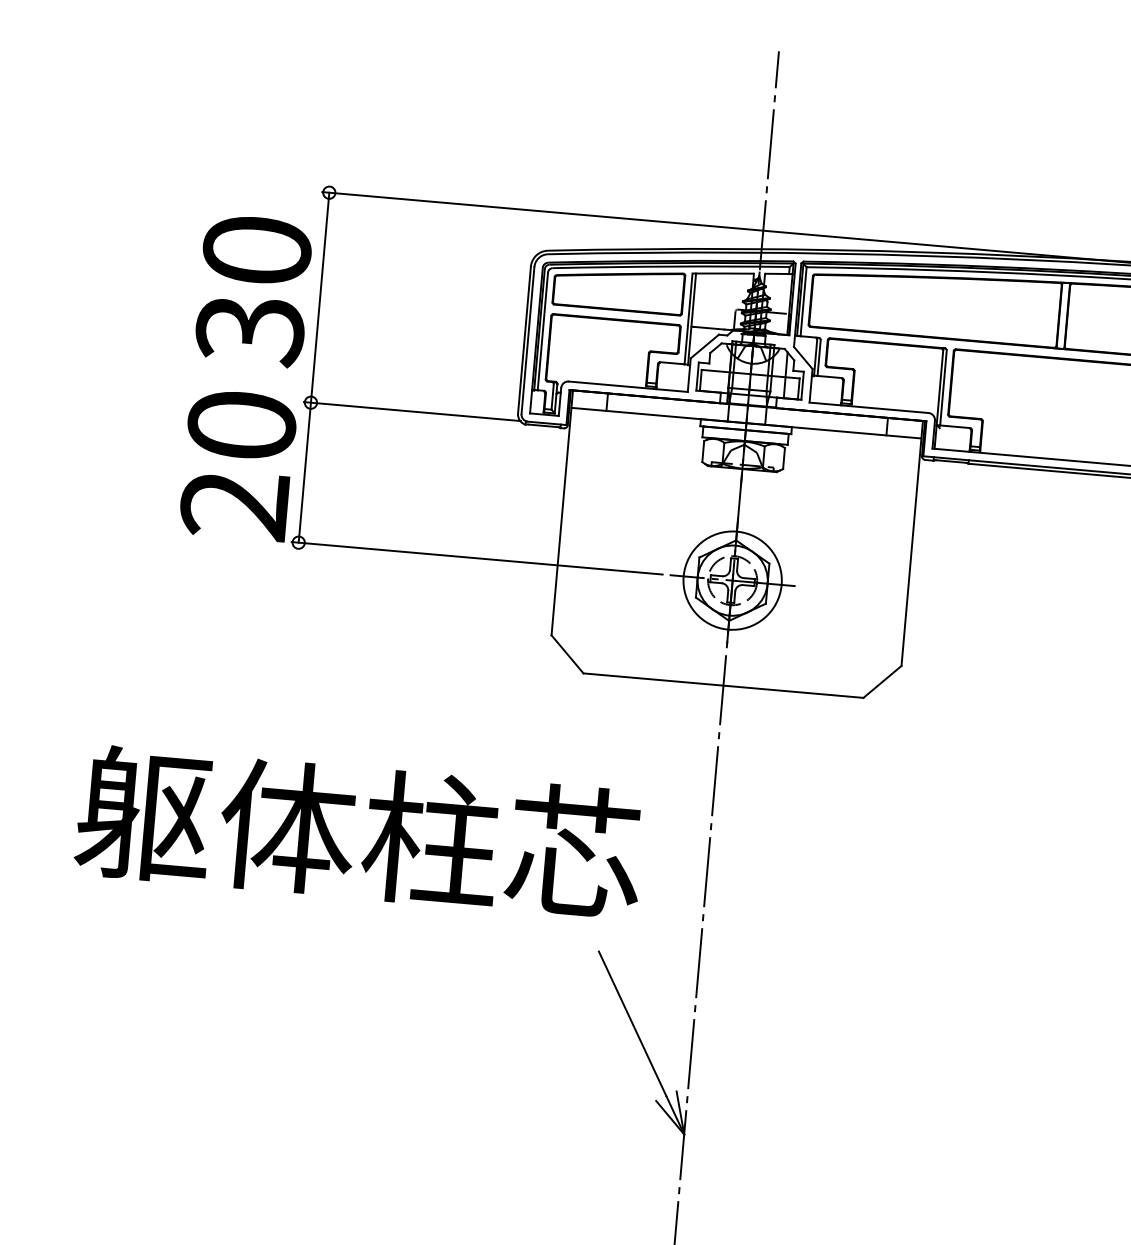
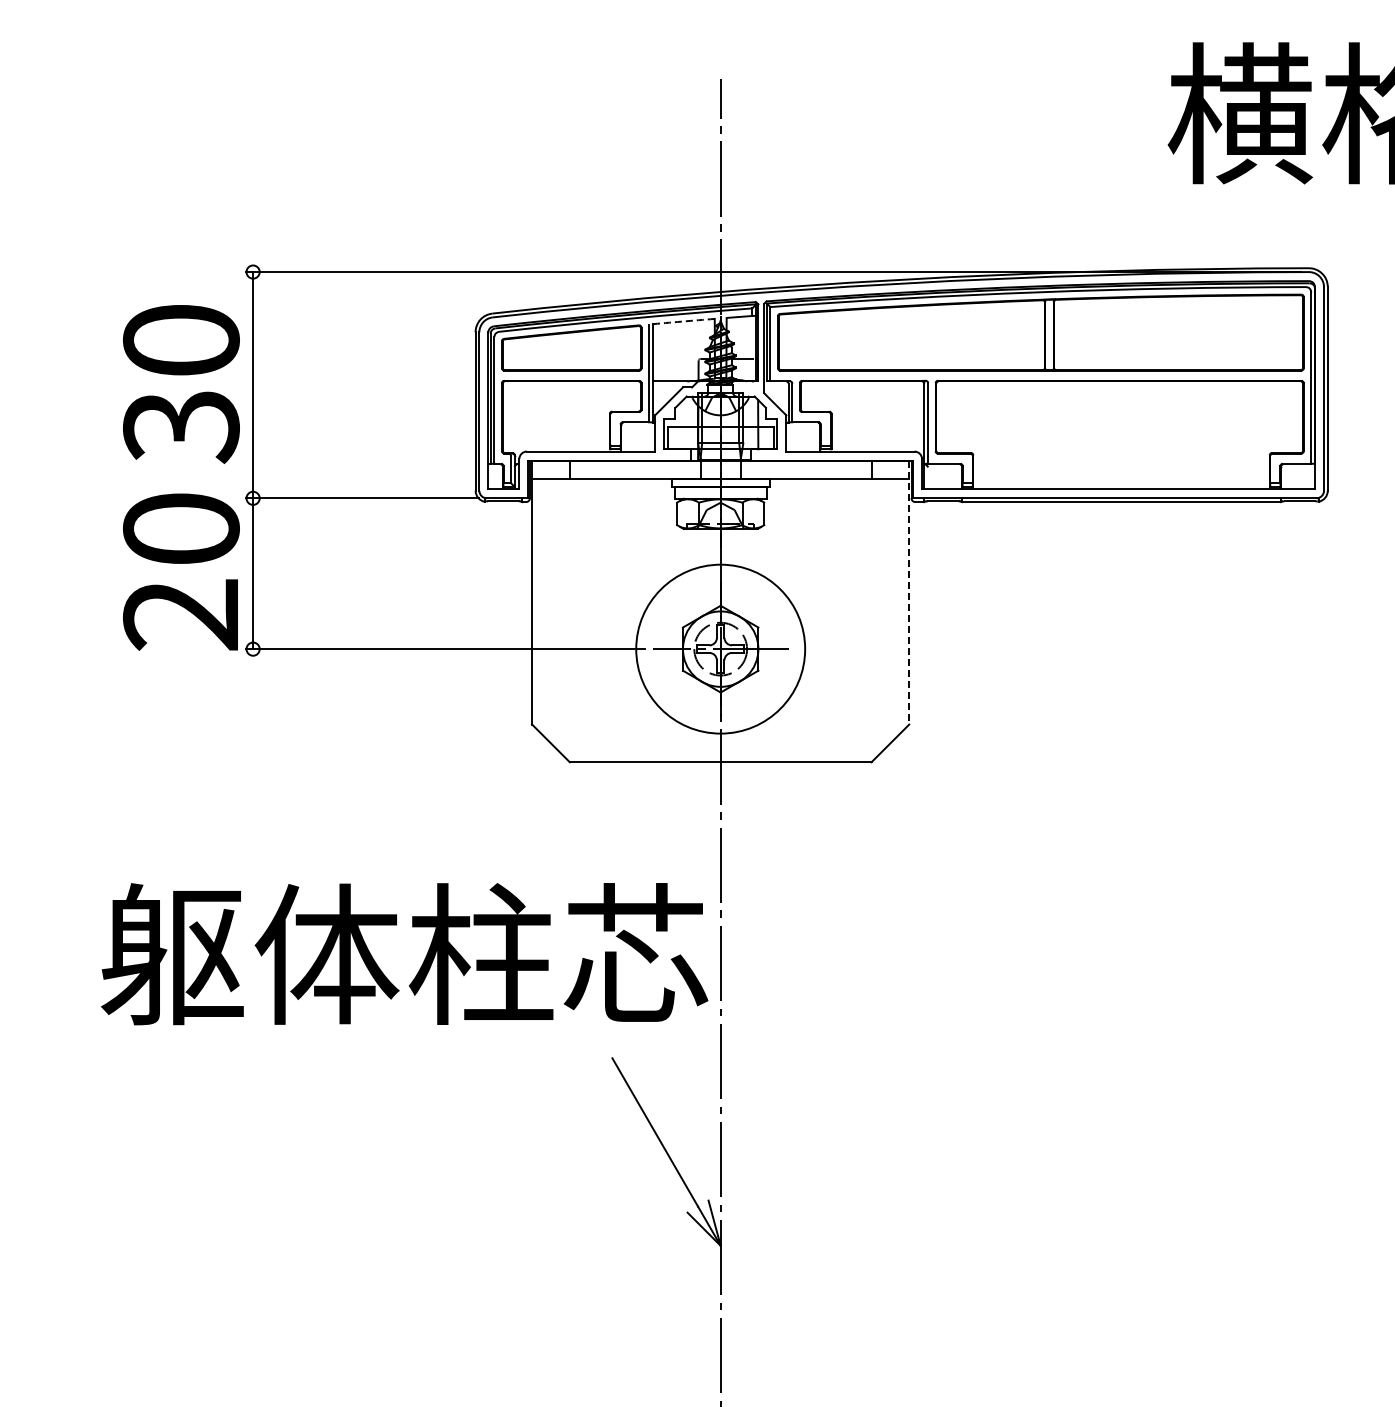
arc: (722, 273) -> (681, 321), solid -> dashed
line: (912, 543) -> (909, 592), solid -> dashed
circle: (732, 580) -> (720, 648), size x1.6
text: (359, 833) -> (404, 954), moved

